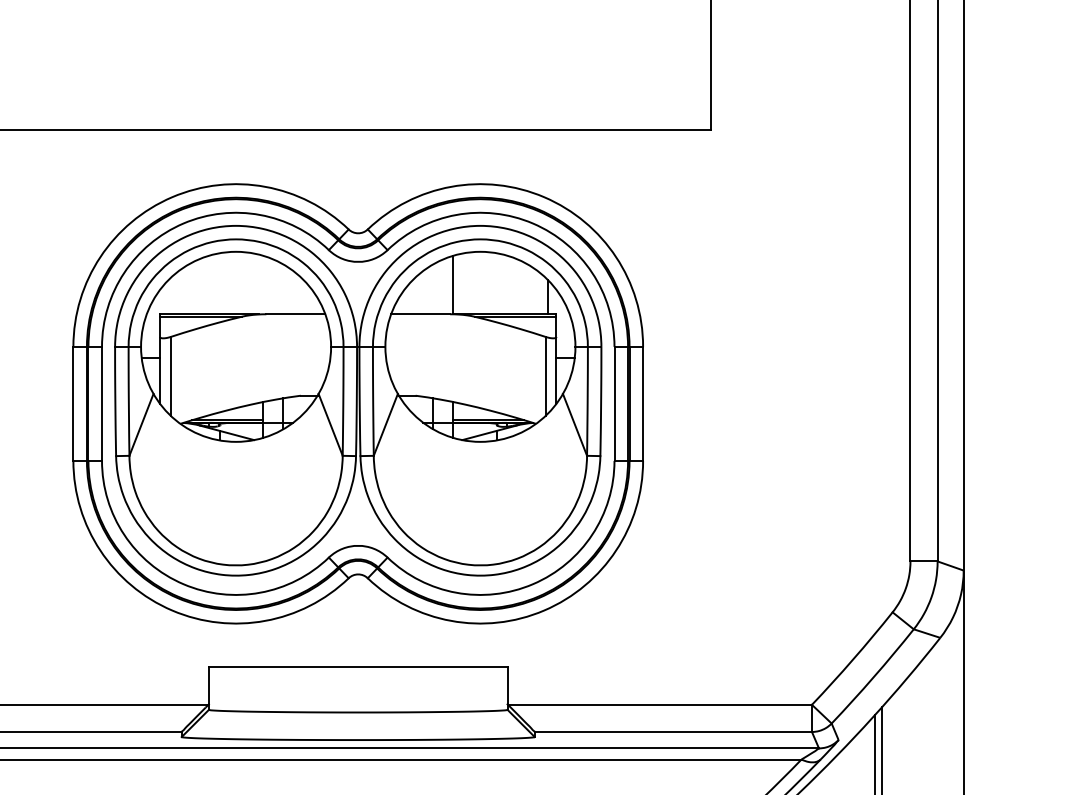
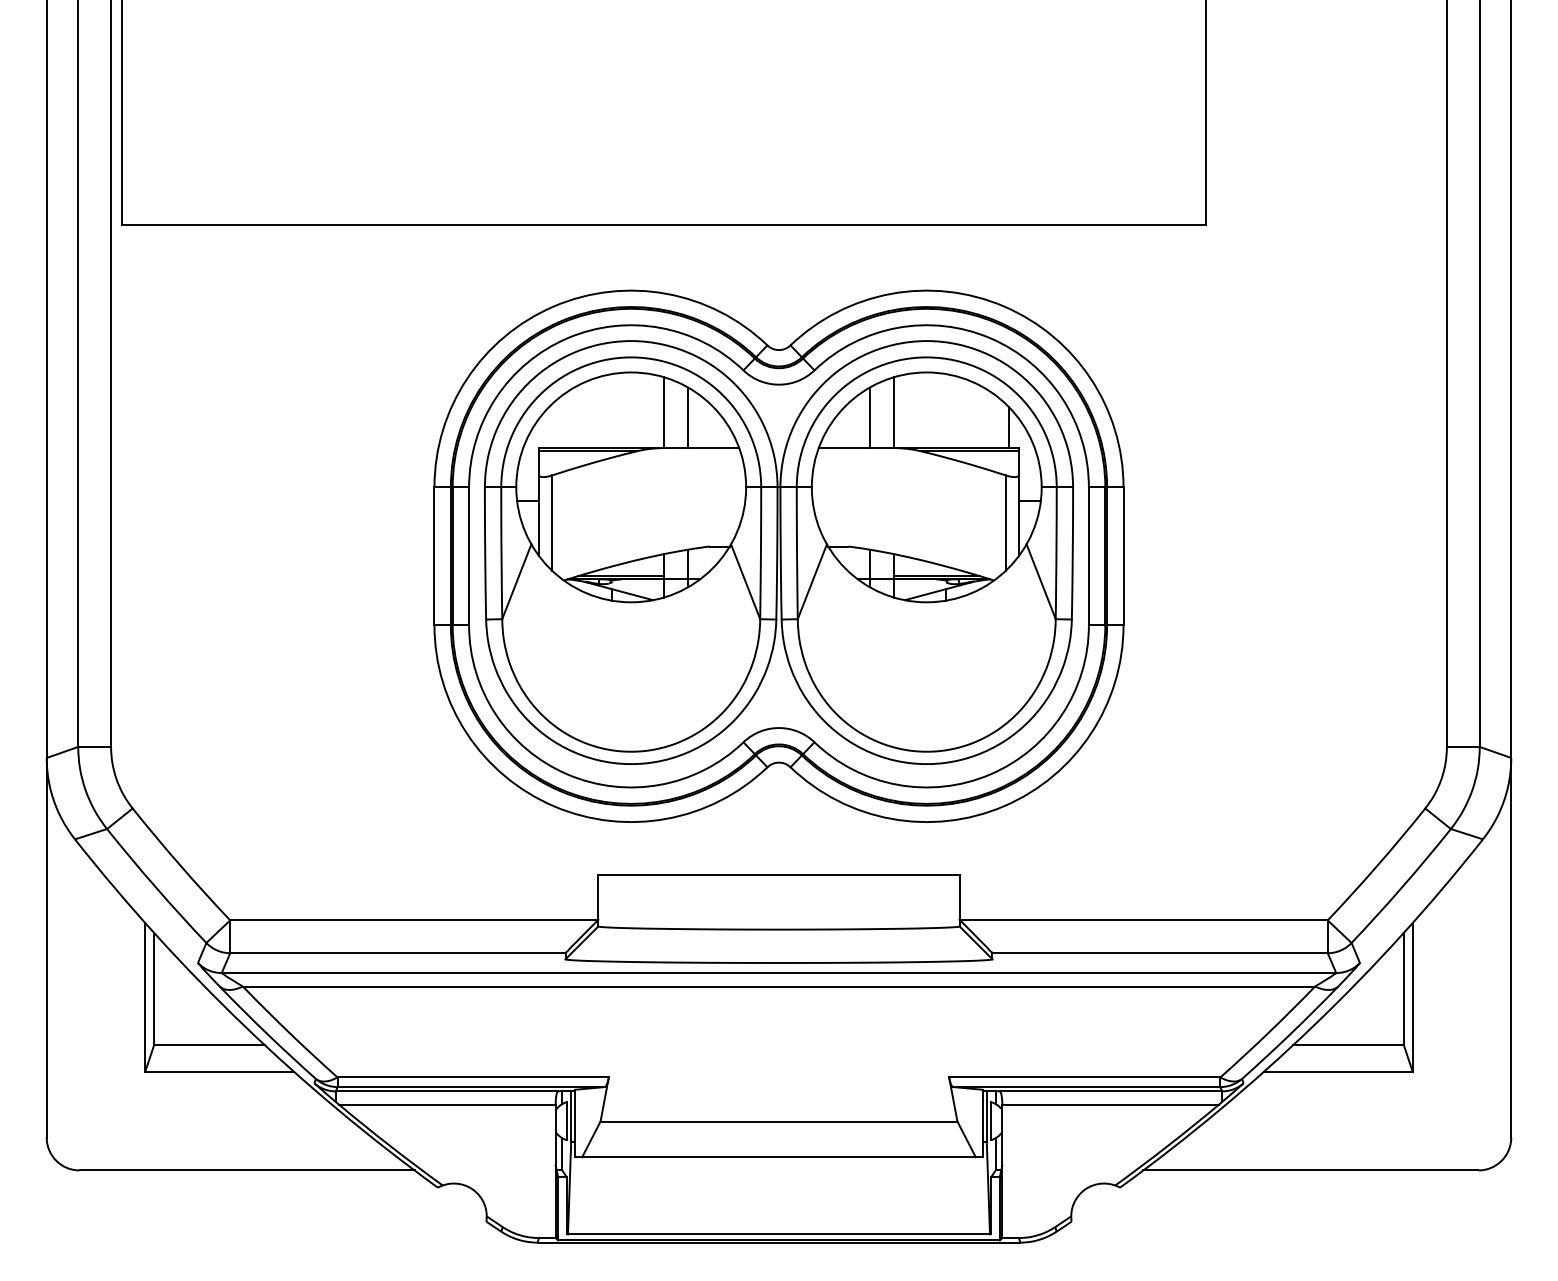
line: (263, 284) -> (664, 412), added
line: (283, 289) -> (688, 417), added
line: (433, 289) -> (869, 417), added

